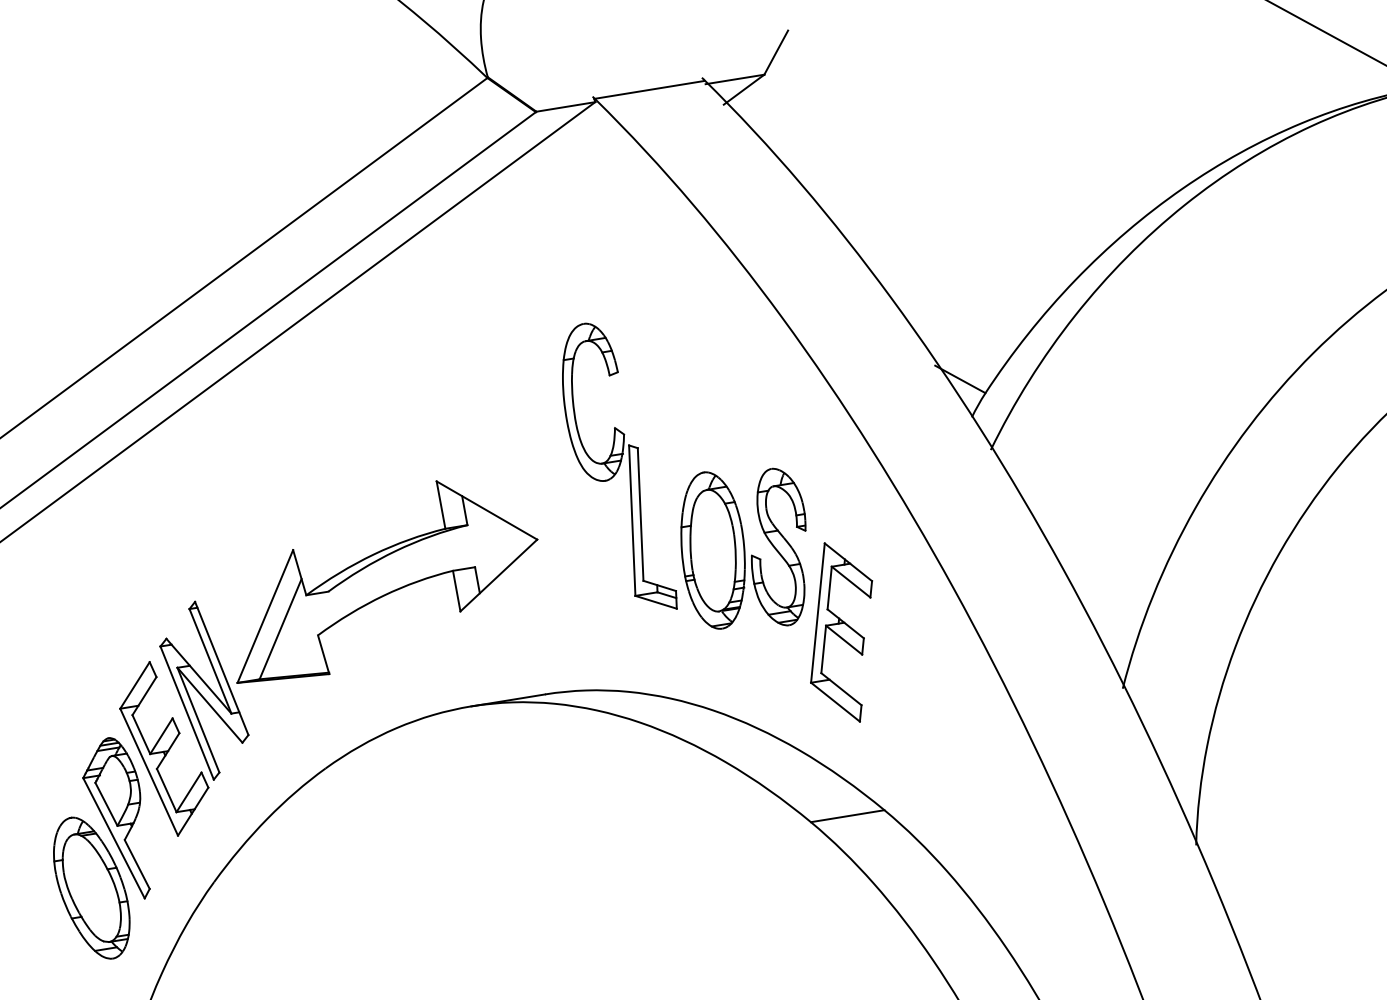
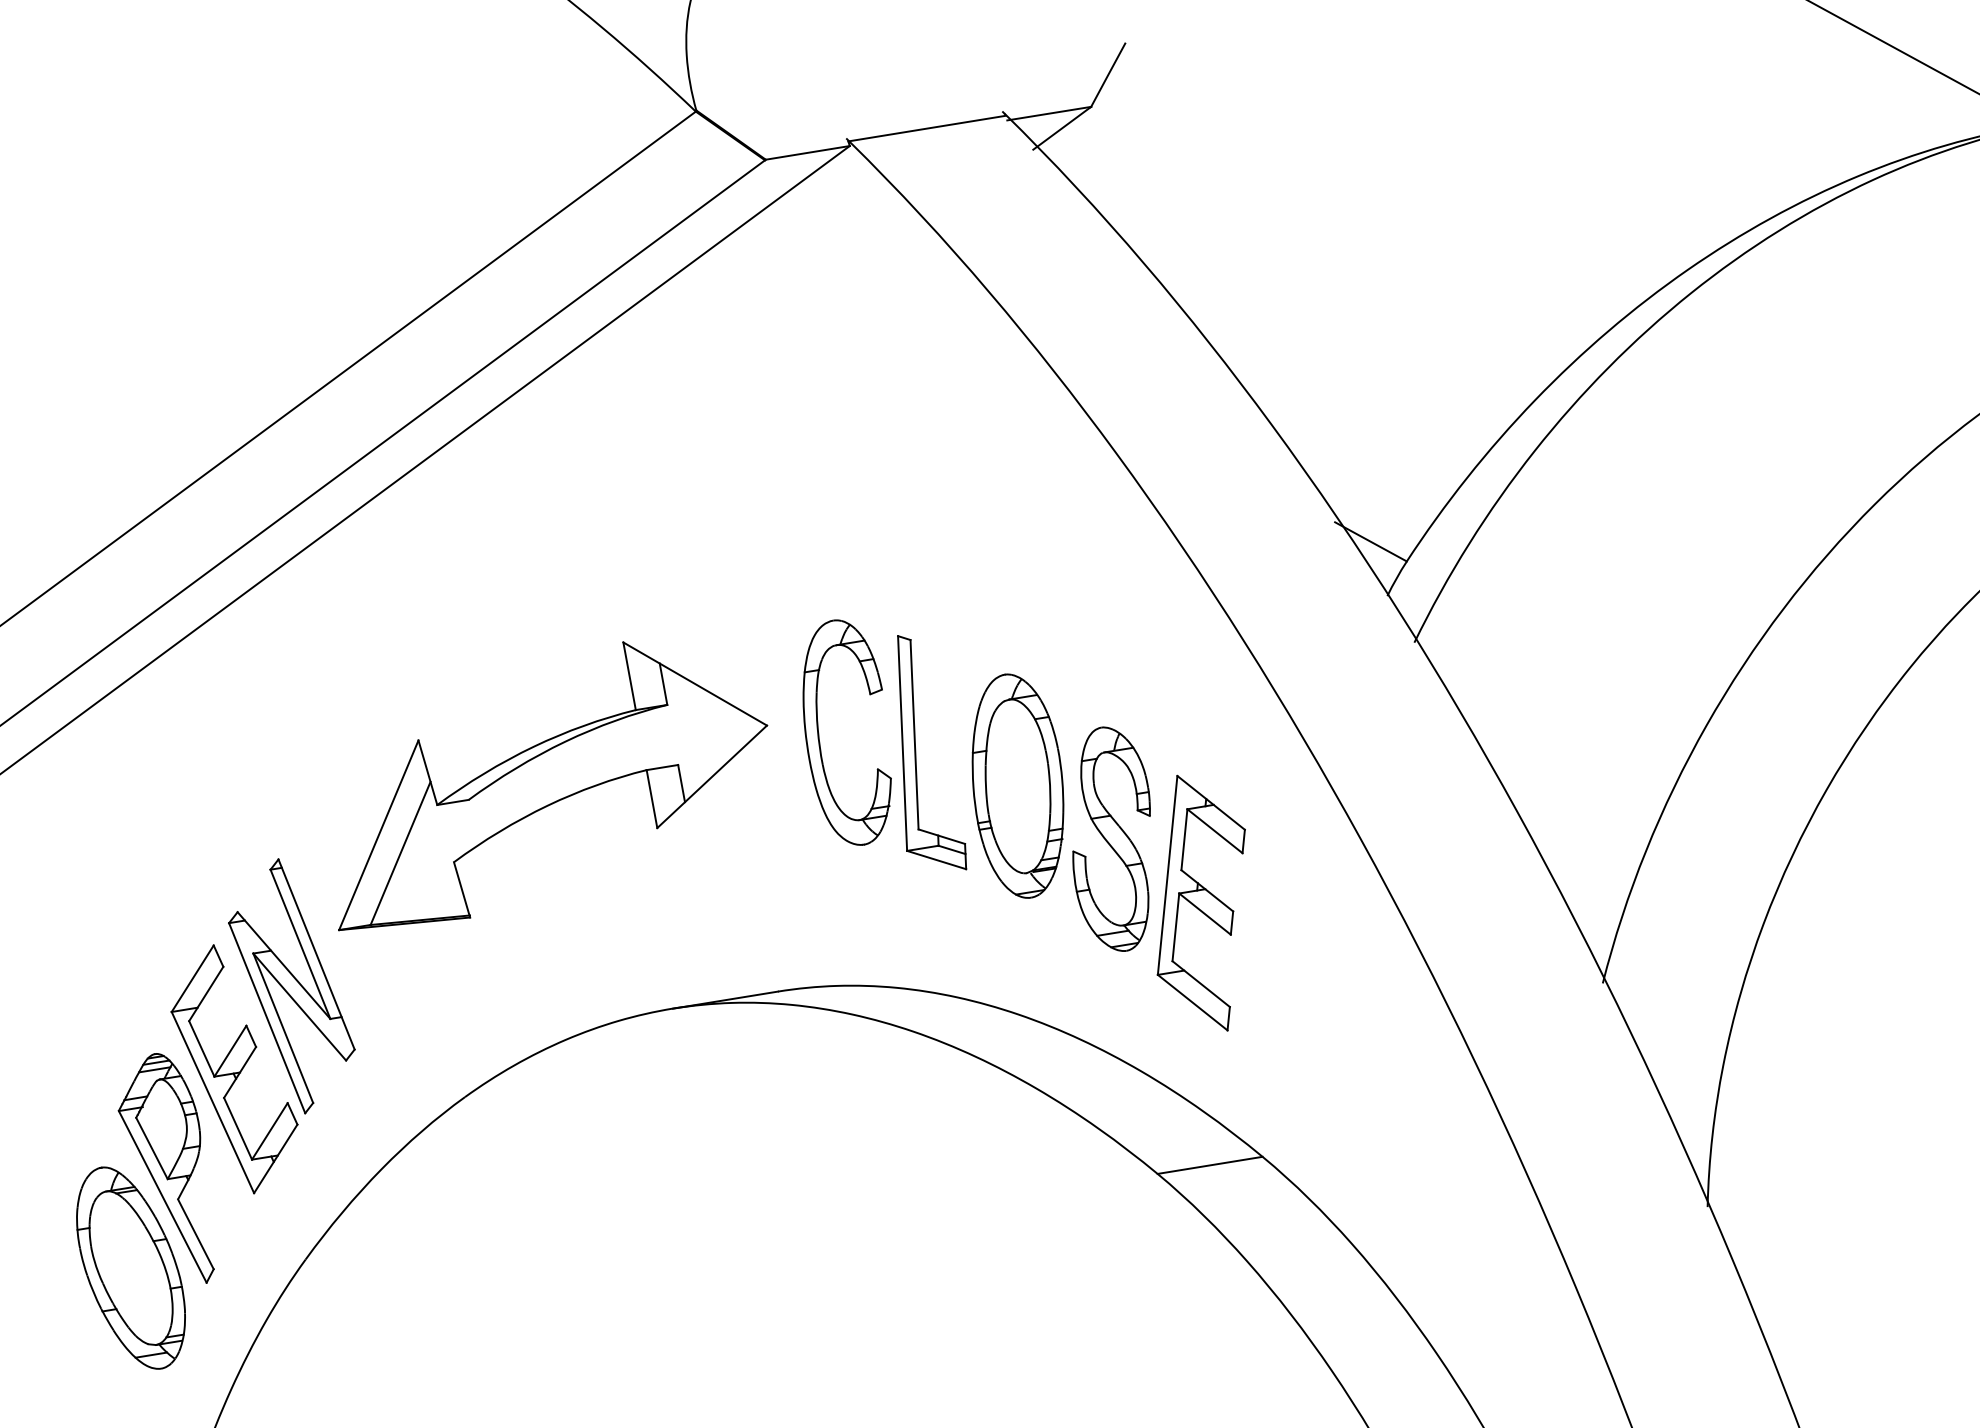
part: (574, 402) -> (819, 733), moved
part: (778, 546) -> (1111, 838), moved
part: (387, 582) -> (553, 786), moved

